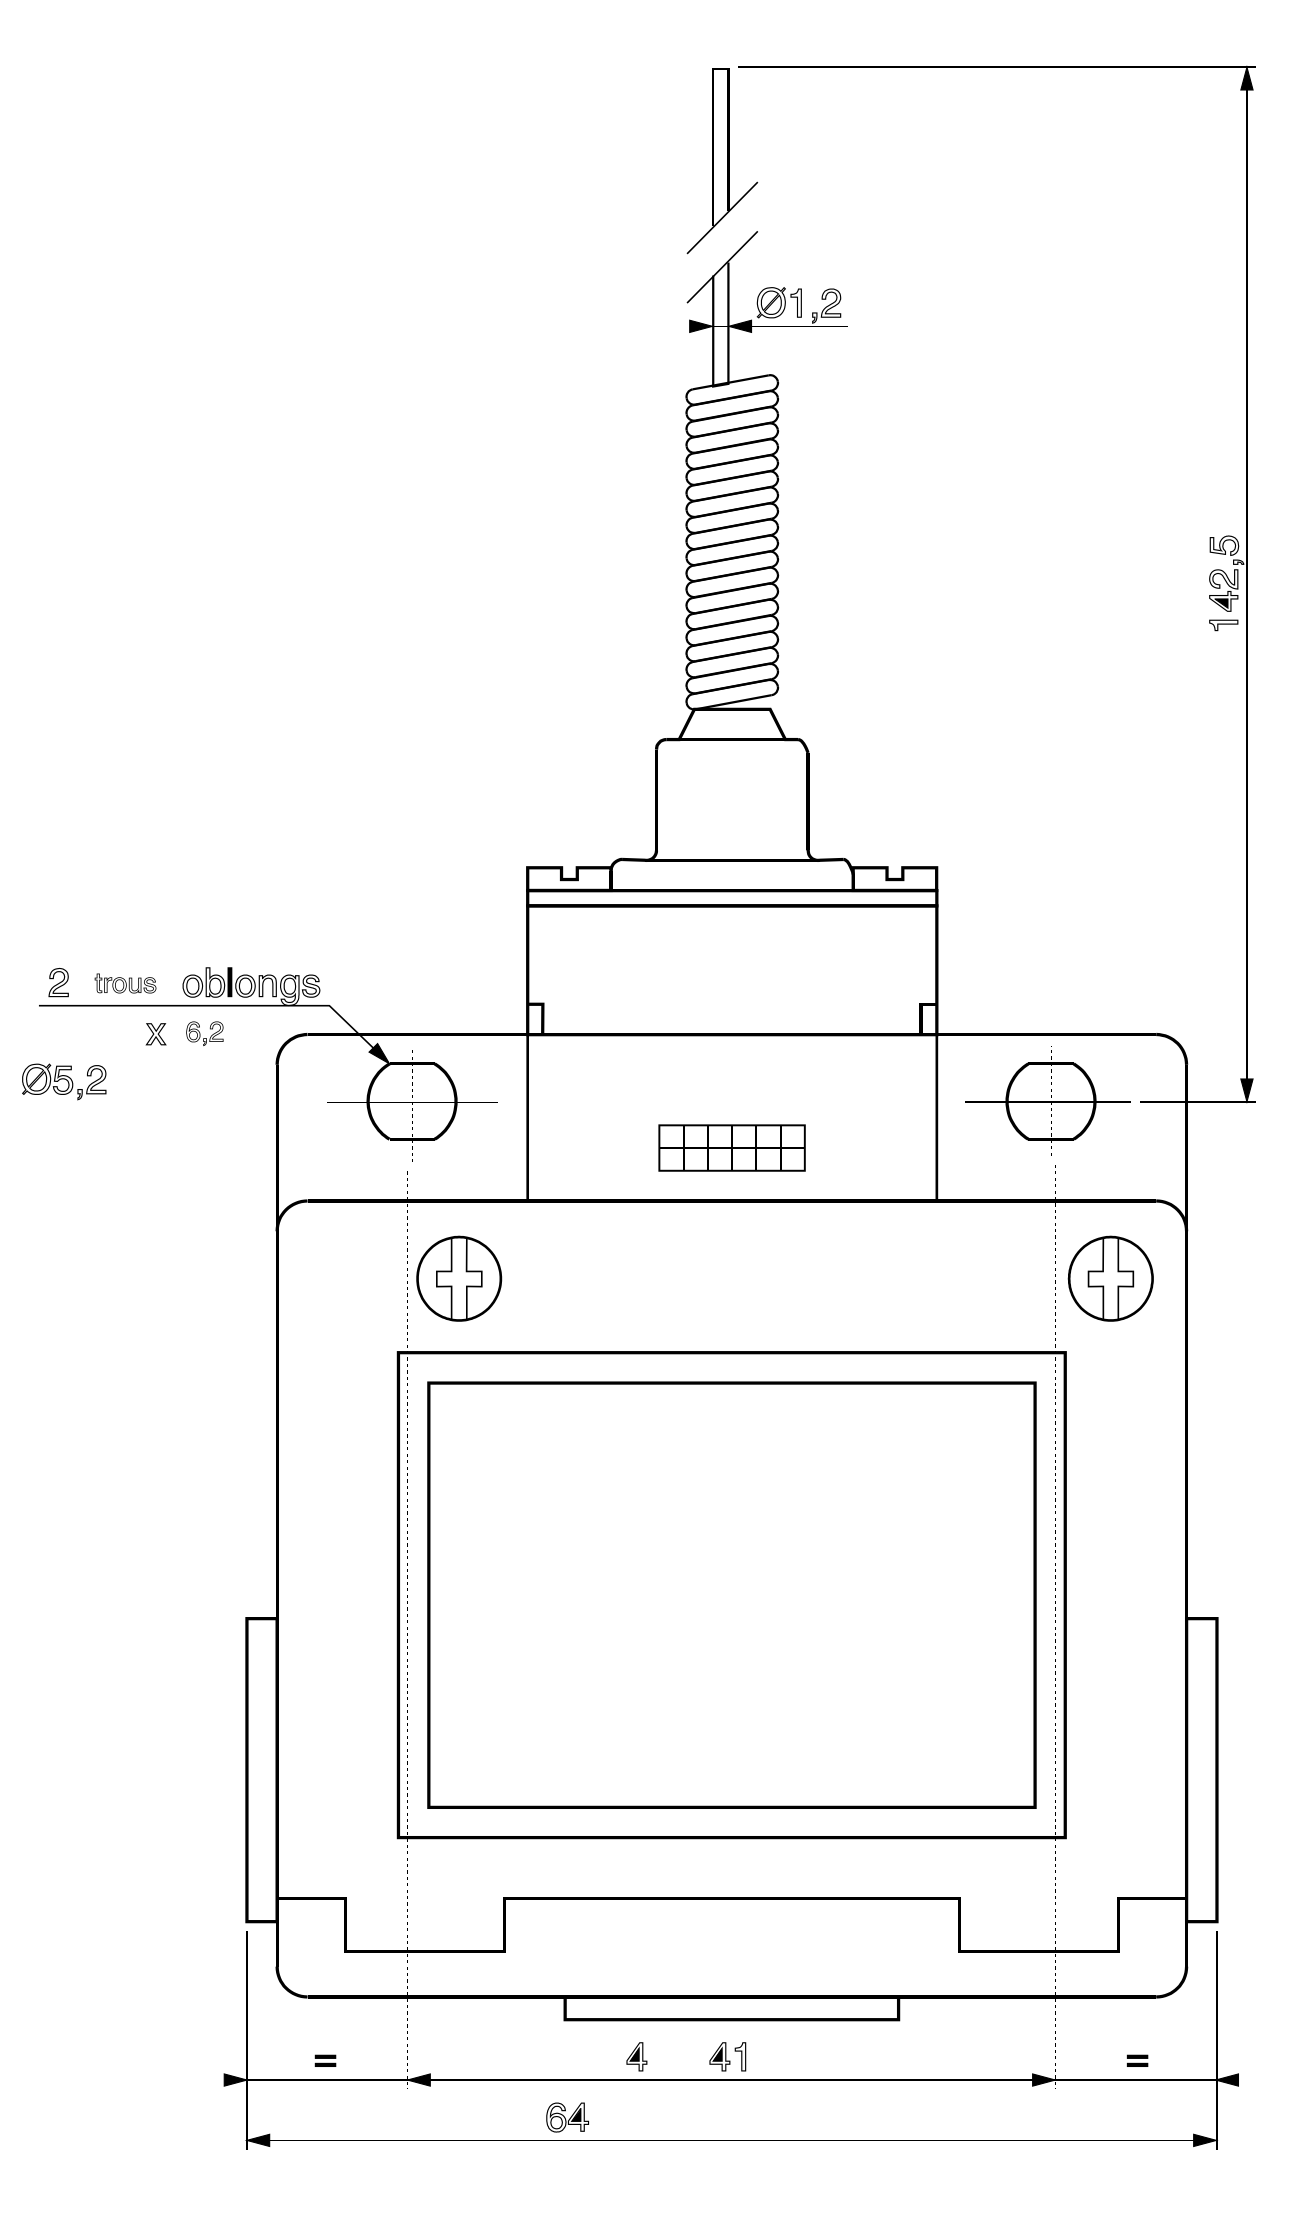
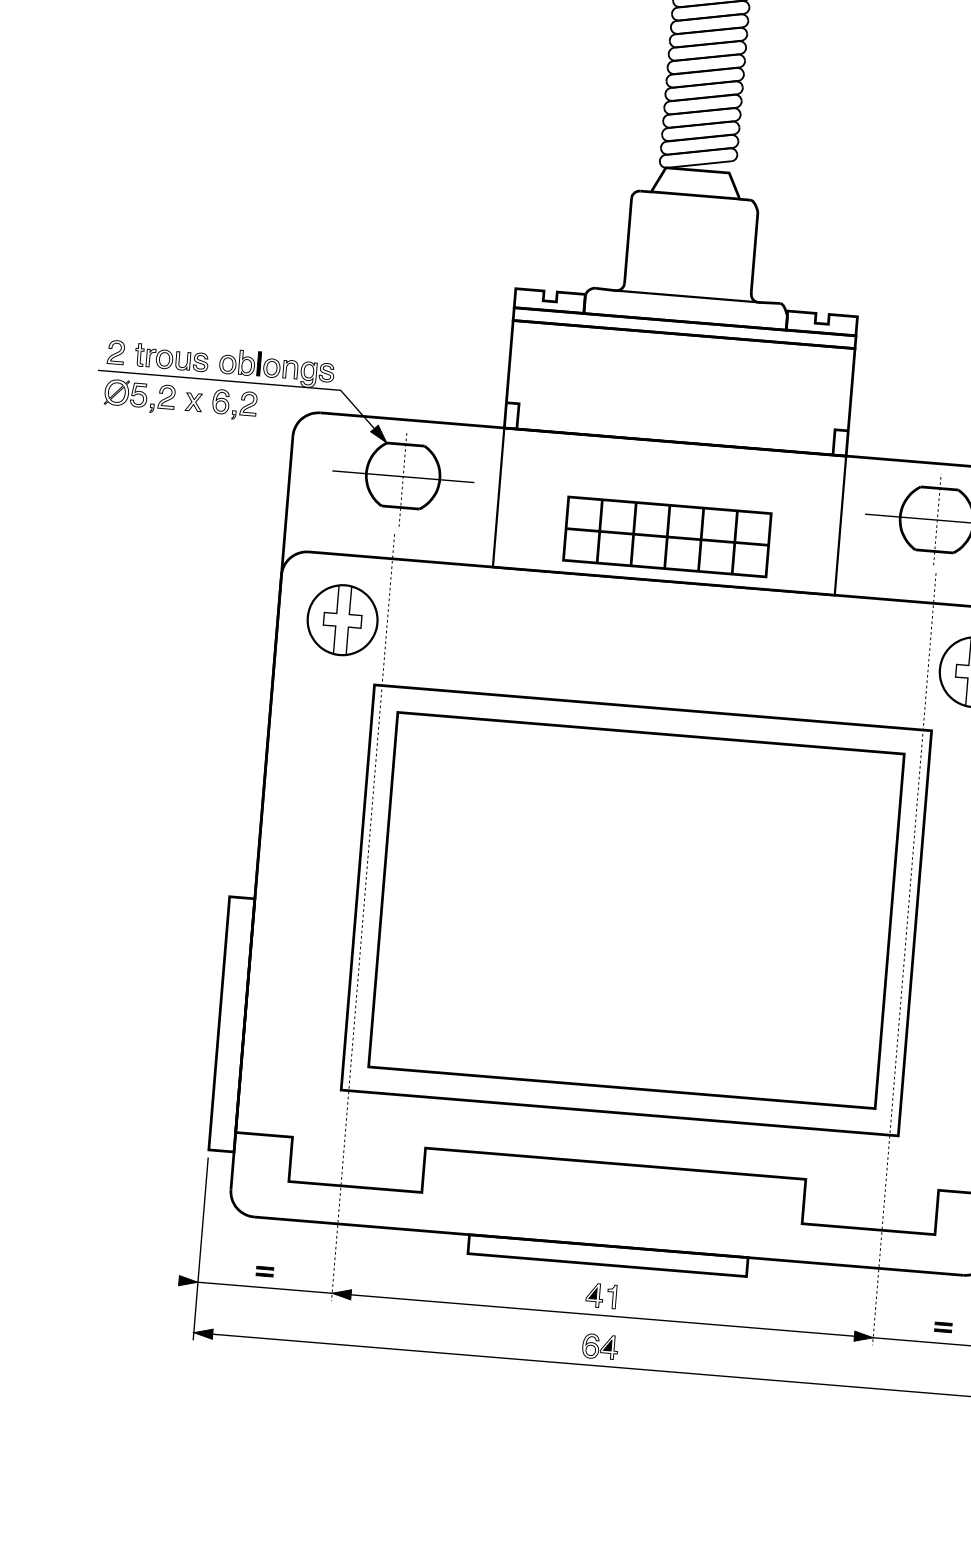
part: (125, 983) -> (171, 357), size x1.43
part: (204, 1033) -> (234, 404), size x1.43
part: (64, 1081) -> (140, 396), moved
part: (731, 1147) -> (666, 536), size x1.67
part: (459, 1278) -> (342, 619), moved
part: (636, 2056) -> (525, 1289), removed
part: (567, 2117) -> (600, 1346), moved

